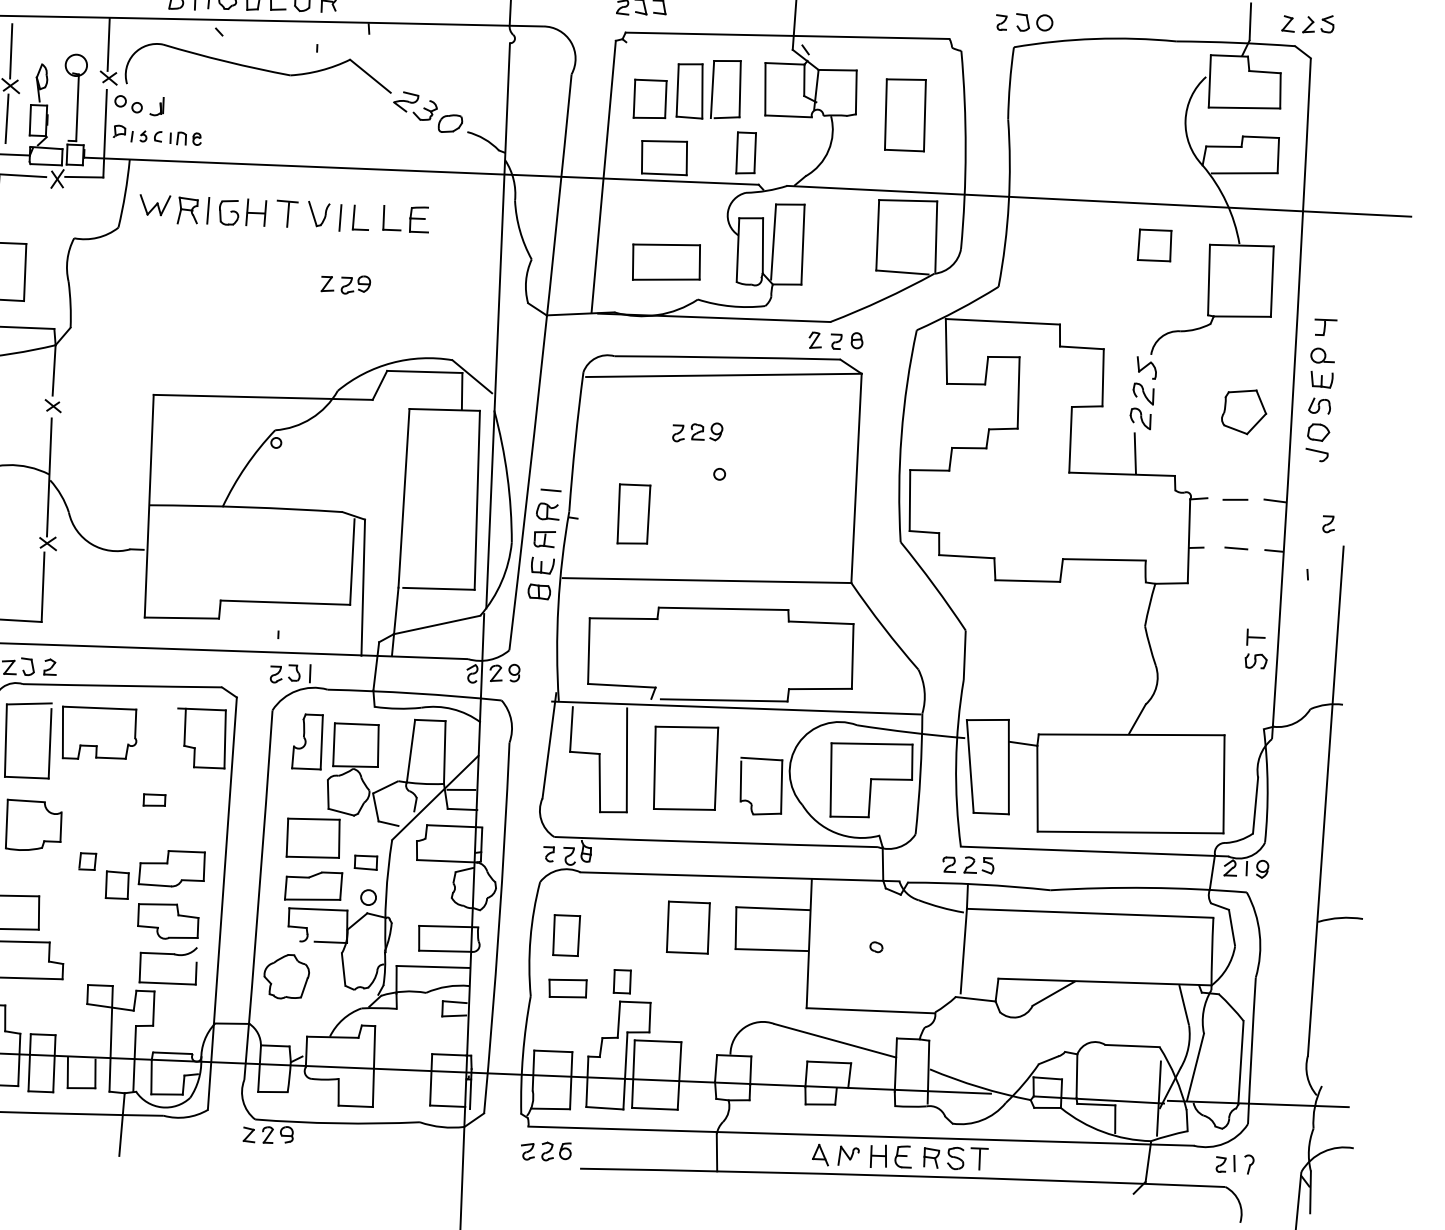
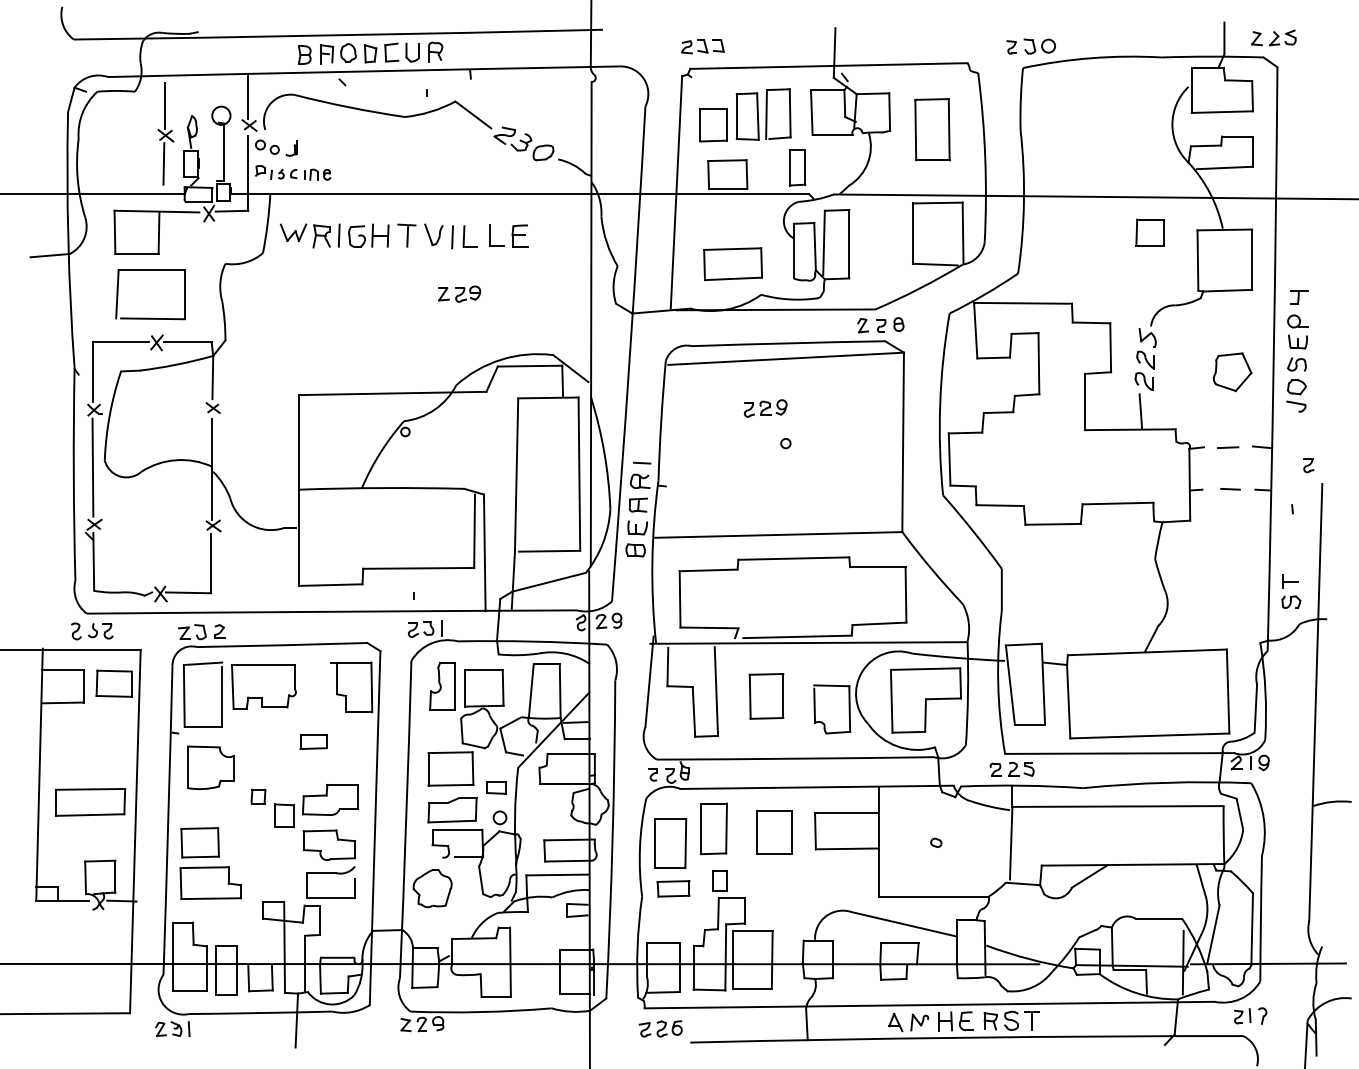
part: (633, 513) -> (713, 828), moved
part: (1256, 648) -> (1291, 591), moved
part: (685, 768) -> (766, 696), size x0.62
part: (154, 799) -> (313, 741), size x1.43
part: (566, 935) -> (670, 843), size x1.43

